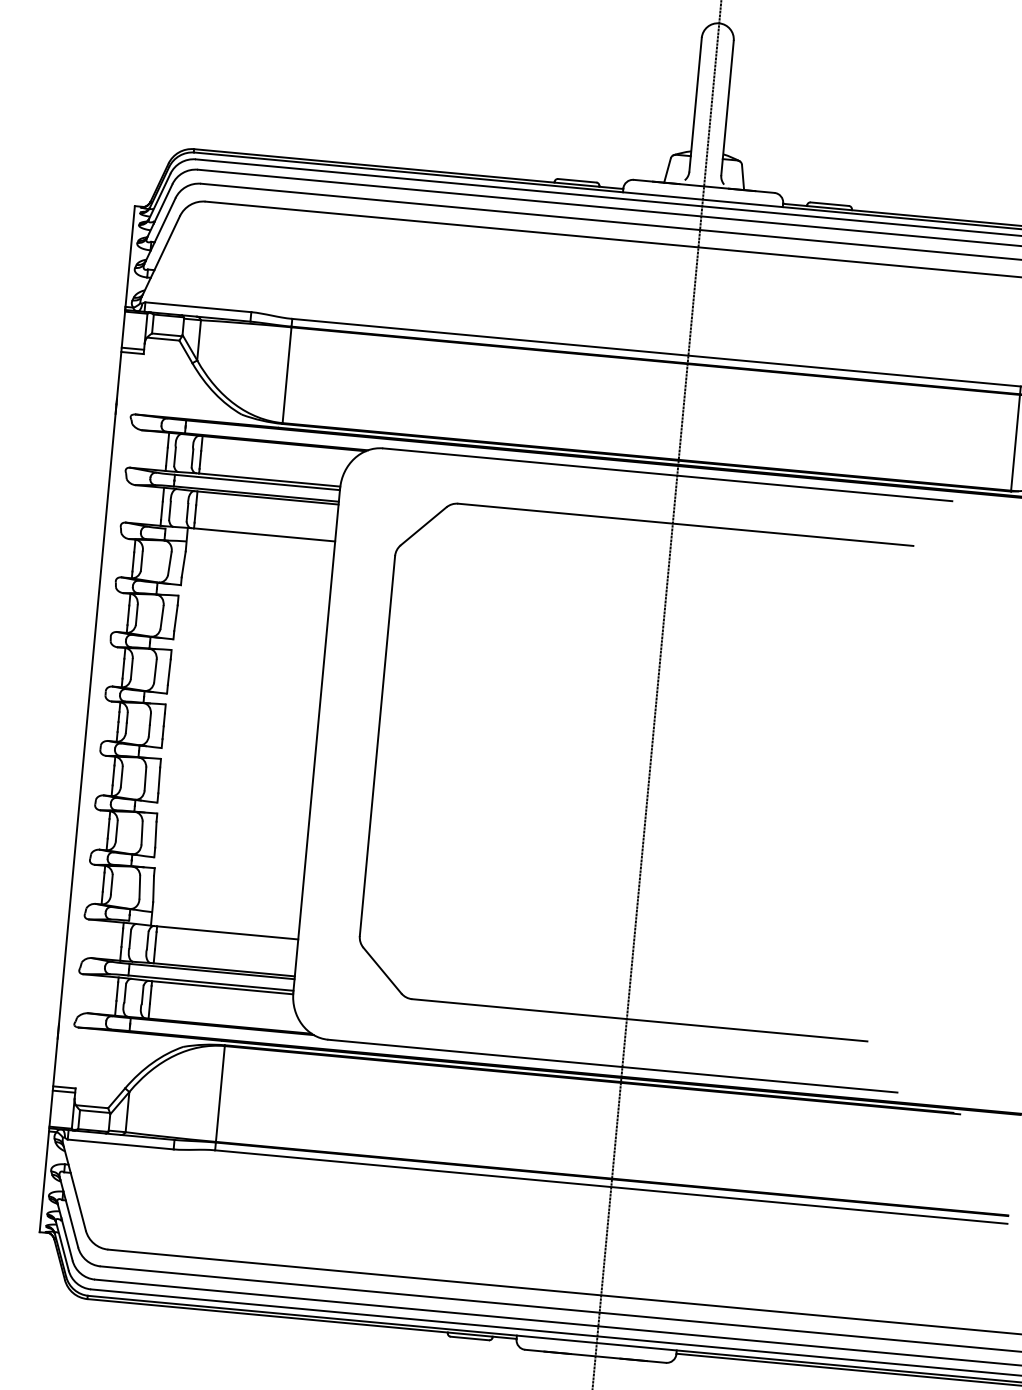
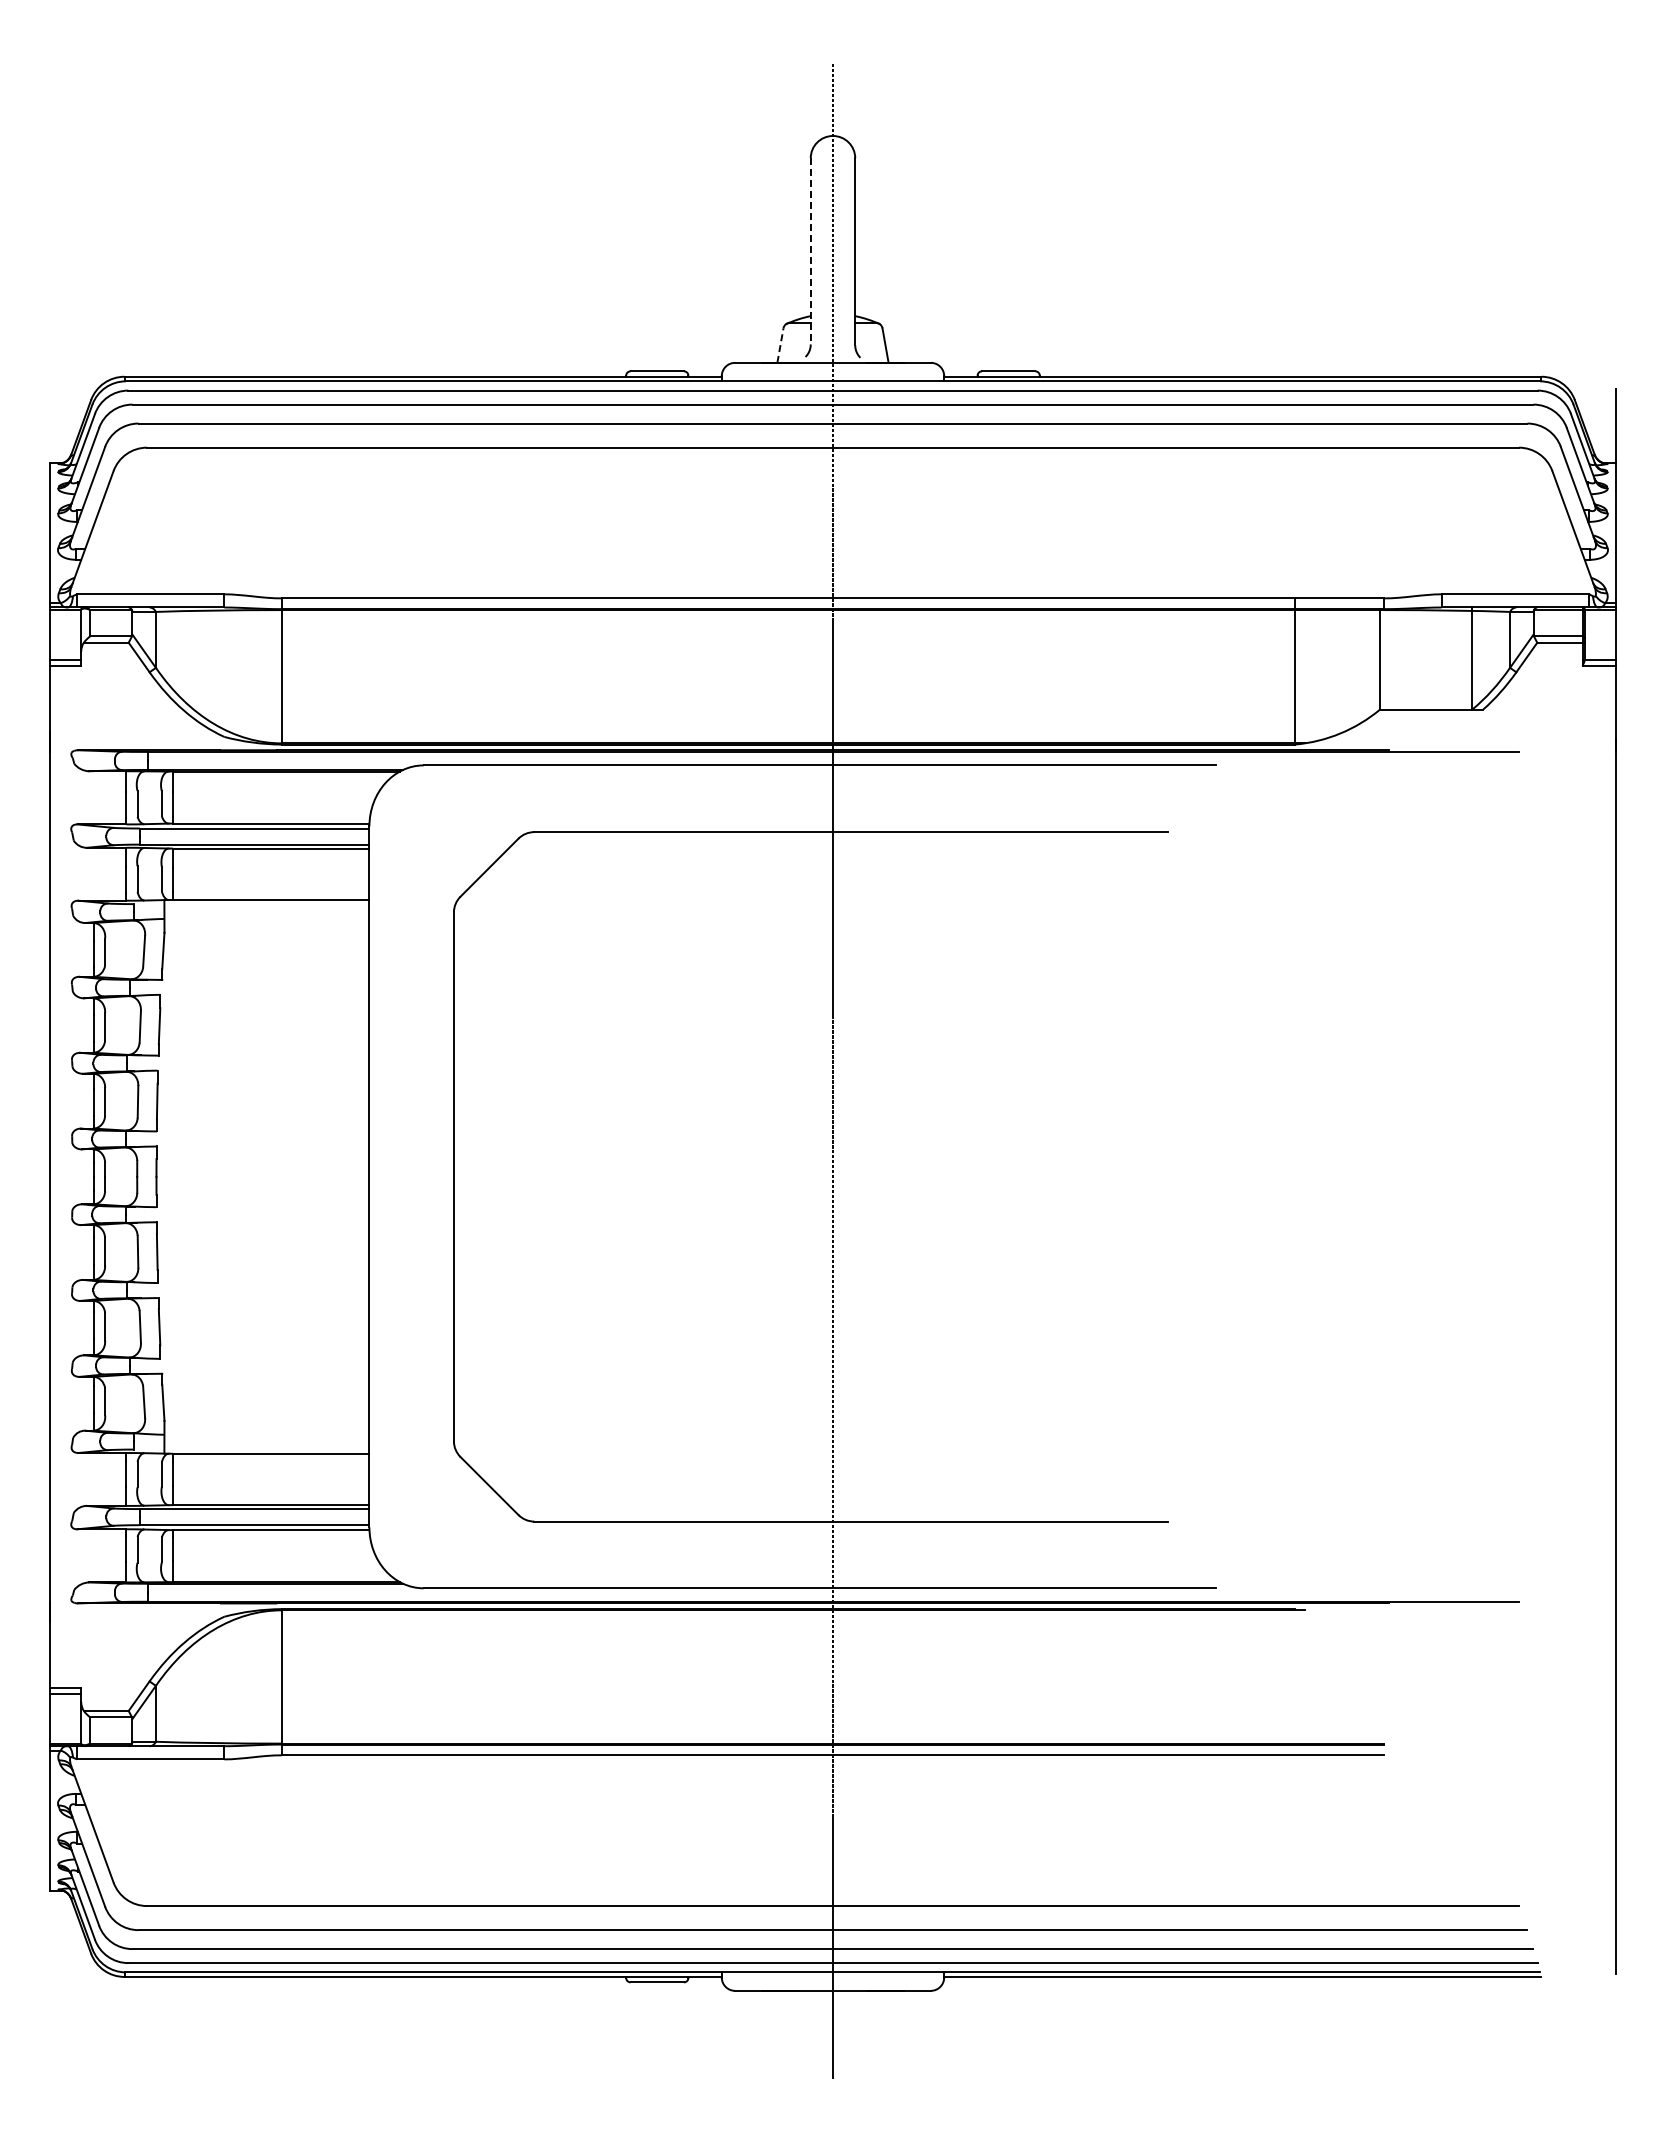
line: (695, 104) -> (810, 251), solid -> dashed
line: (667, 170) -> (780, 345), solid -> dashed

